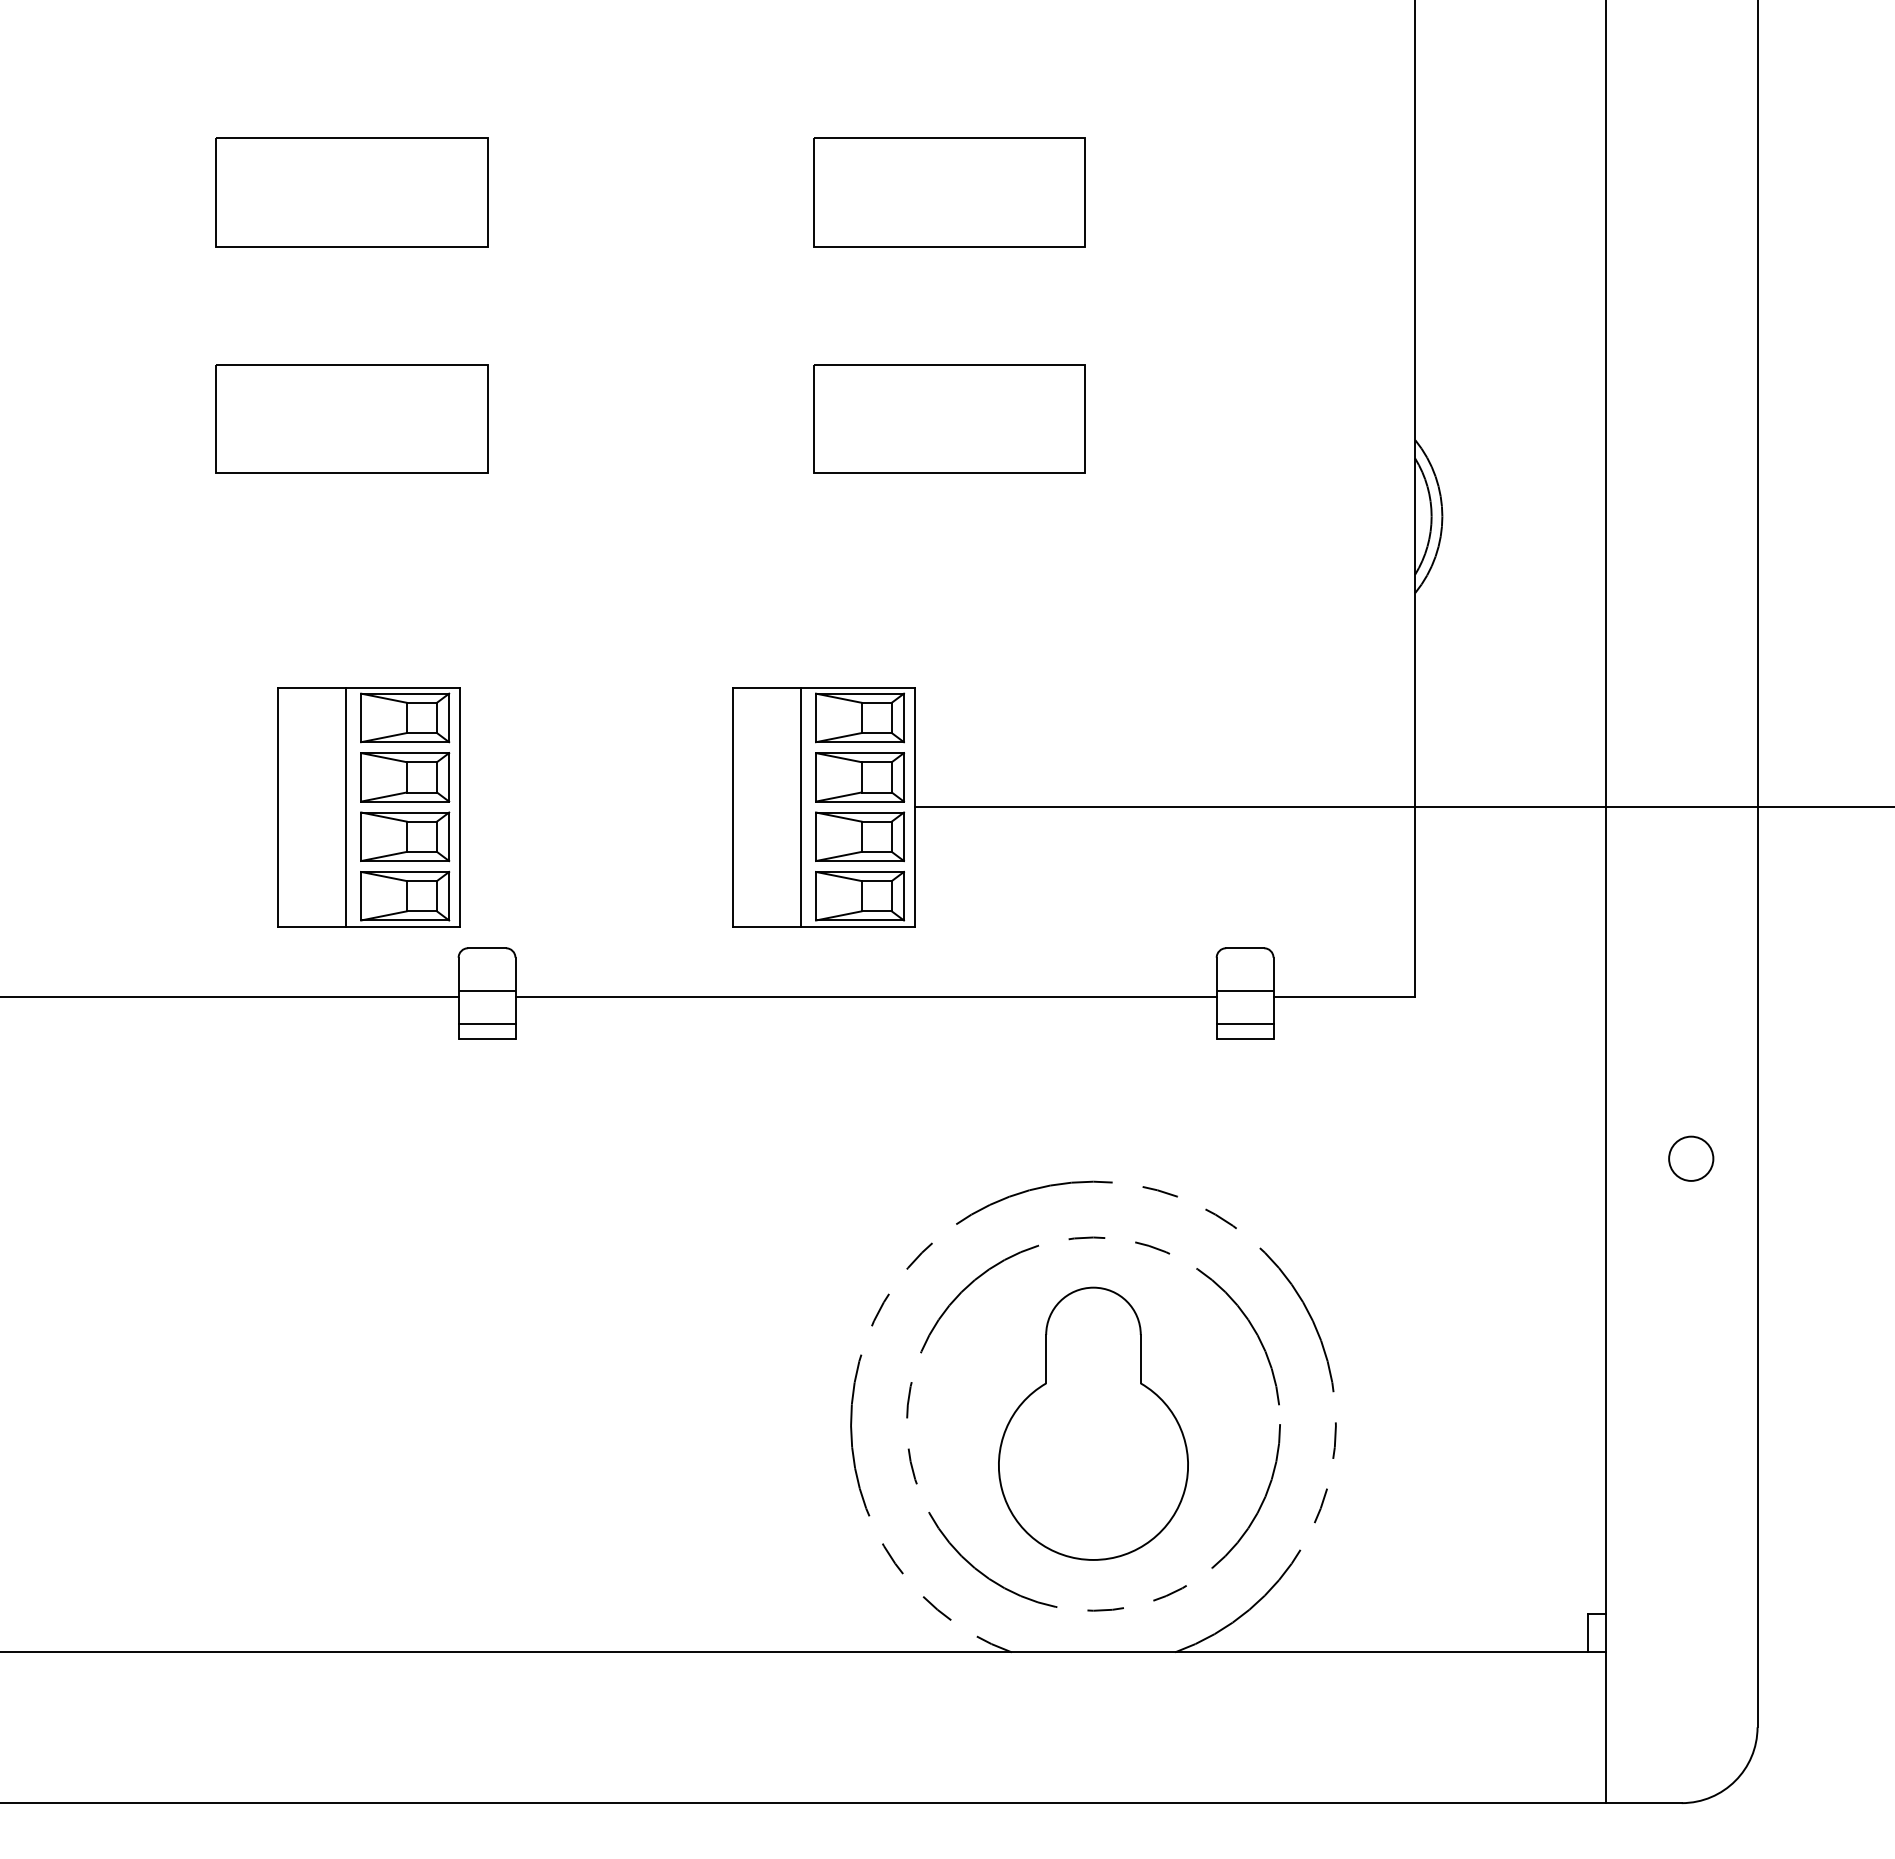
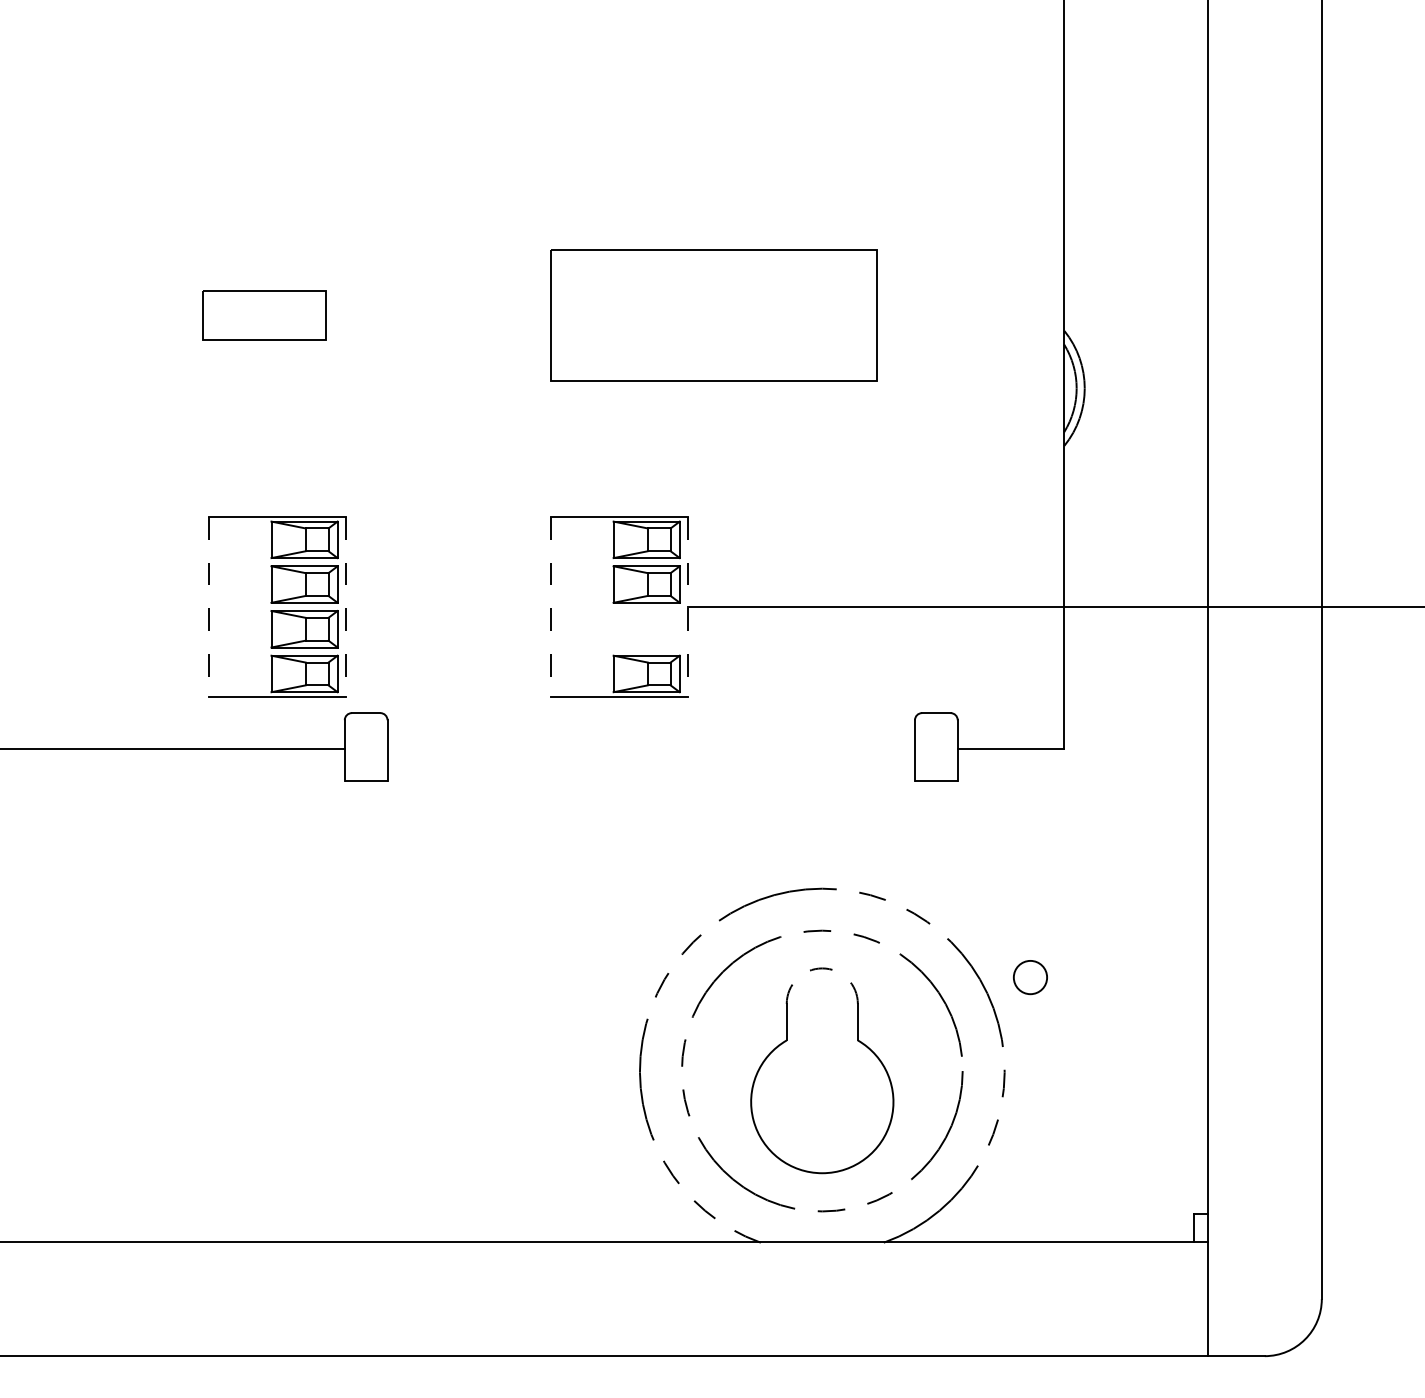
part: (351, 192) -> (264, 144), removed
part: (949, 192) -> (714, 144), removed
part: (351, 418) -> (264, 314), size x0.6
part: (949, 418) -> (714, 314), size x1.6
line: (346, 806) -> (260, 606), removed
line: (800, 806) -> (601, 606), removed
line: (277, 807) -> (208, 607), solid -> dashed
line: (459, 807) -> (345, 607), solid -> dashed
line: (732, 807) -> (550, 607), solid -> dashed
line: (914, 807) -> (687, 607), solid -> dashed
part: (859, 836) -> (646, 629), removed
line: (486, 990) -> (365, 744), removed
line: (1244, 990) -> (935, 744), removed
line: (865, 996) -> (650, 749), removed
line: (486, 1023) -> (365, 769), removed
line: (1244, 1023) -> (935, 769), removed
circle: (1691, 1158) -> (1030, 977), moved
arc: (1093, 1287) -> (822, 968), solid -> dashed

